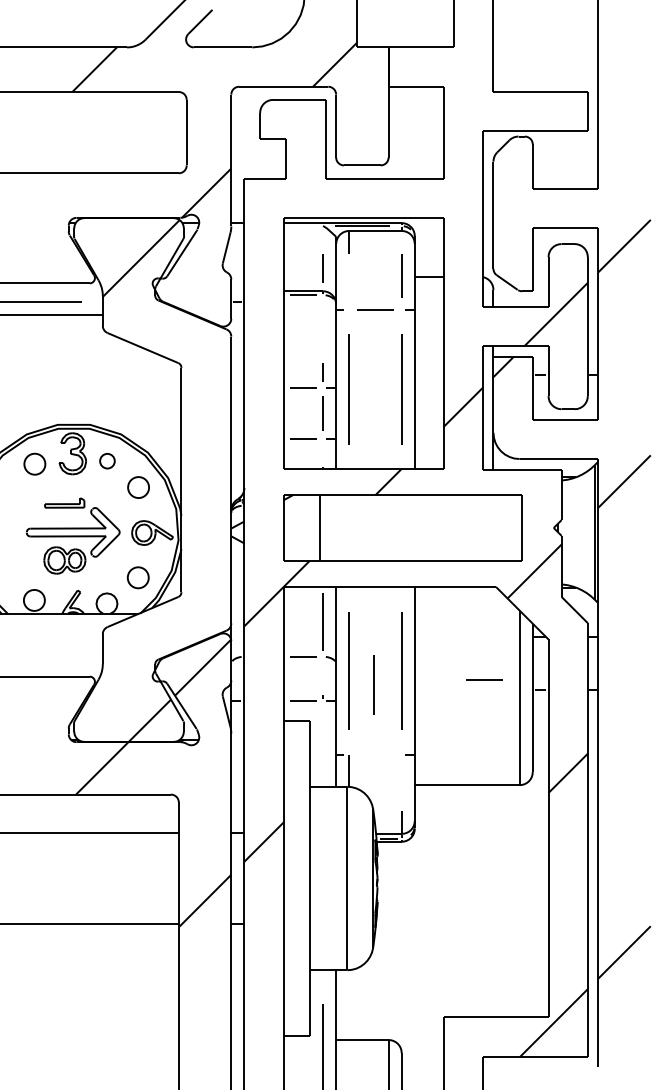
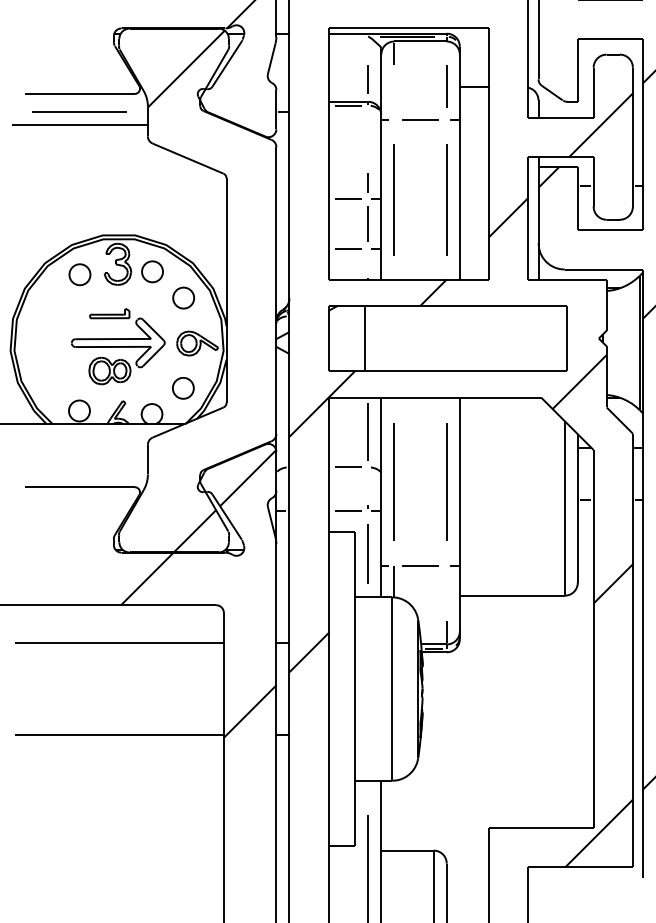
circle: (107, 460) -> (152, 271), size x1.43
line: (484, 679) -> (420, 565), moved
line: (373, 684) -> (367, 554), moved

